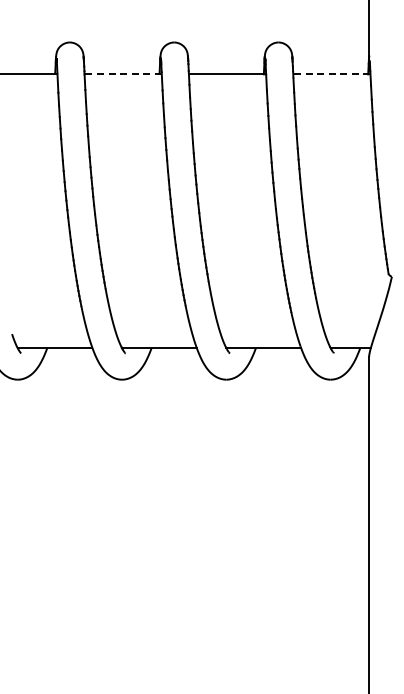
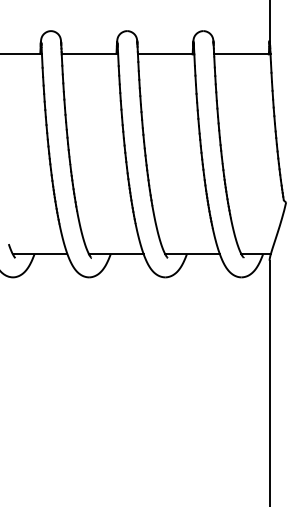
line: (123, 74) -> (90, 54), dashed -> solid
line: (331, 74) -> (242, 54), dashed -> solid

